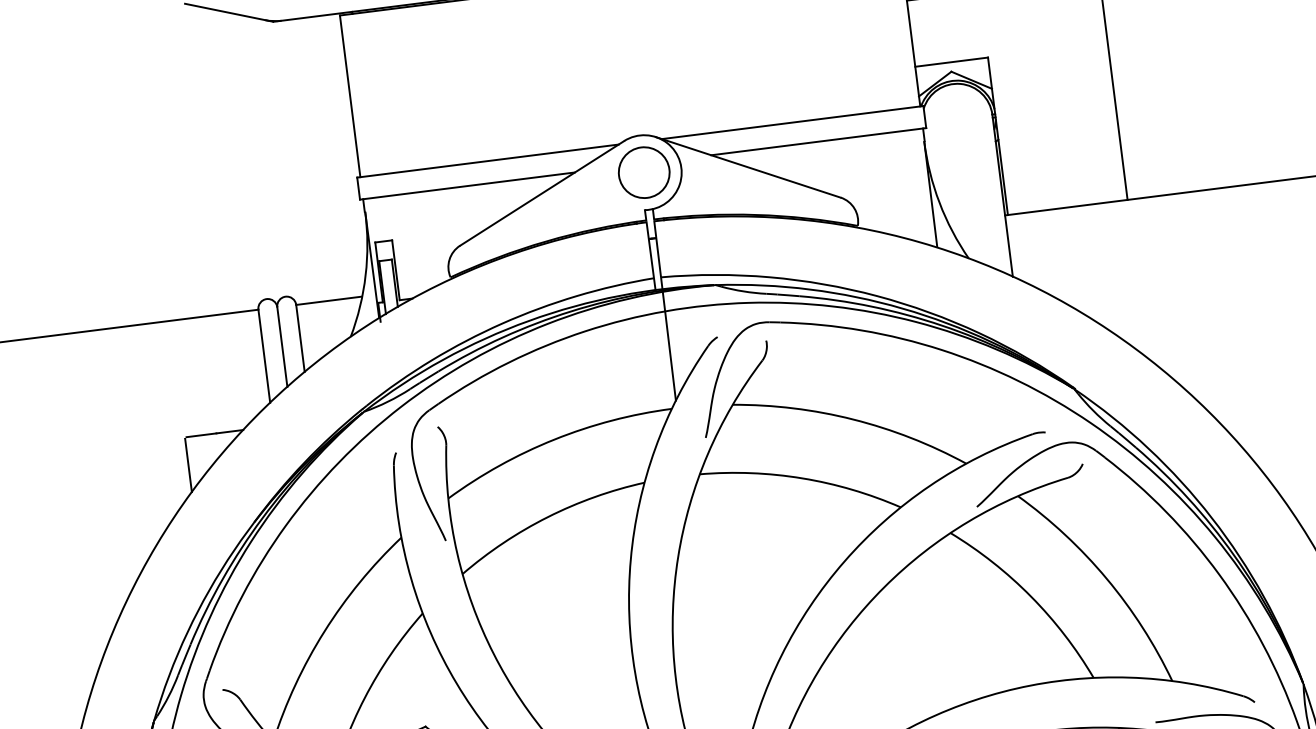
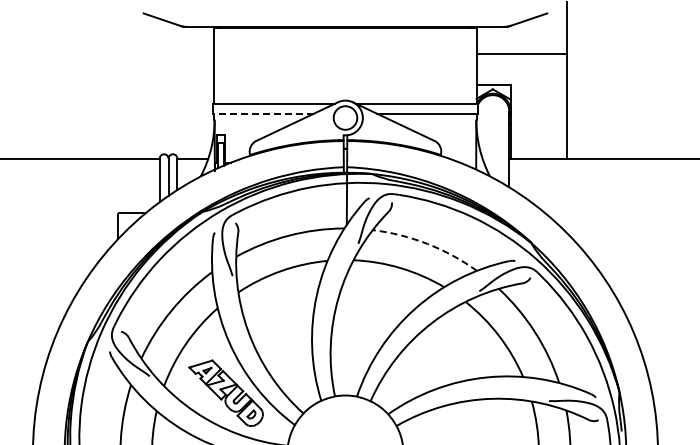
line: (465, 185) -> (262, 113), solid -> dashed
arc: (853, 418) -> (427, 243), solid -> dashed

